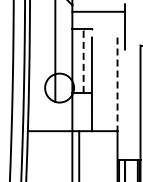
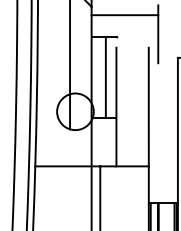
line: (83, 60) -> (105, 76), dashed -> solid
line: (117, 84) -> (148, 107), dashed -> solid

